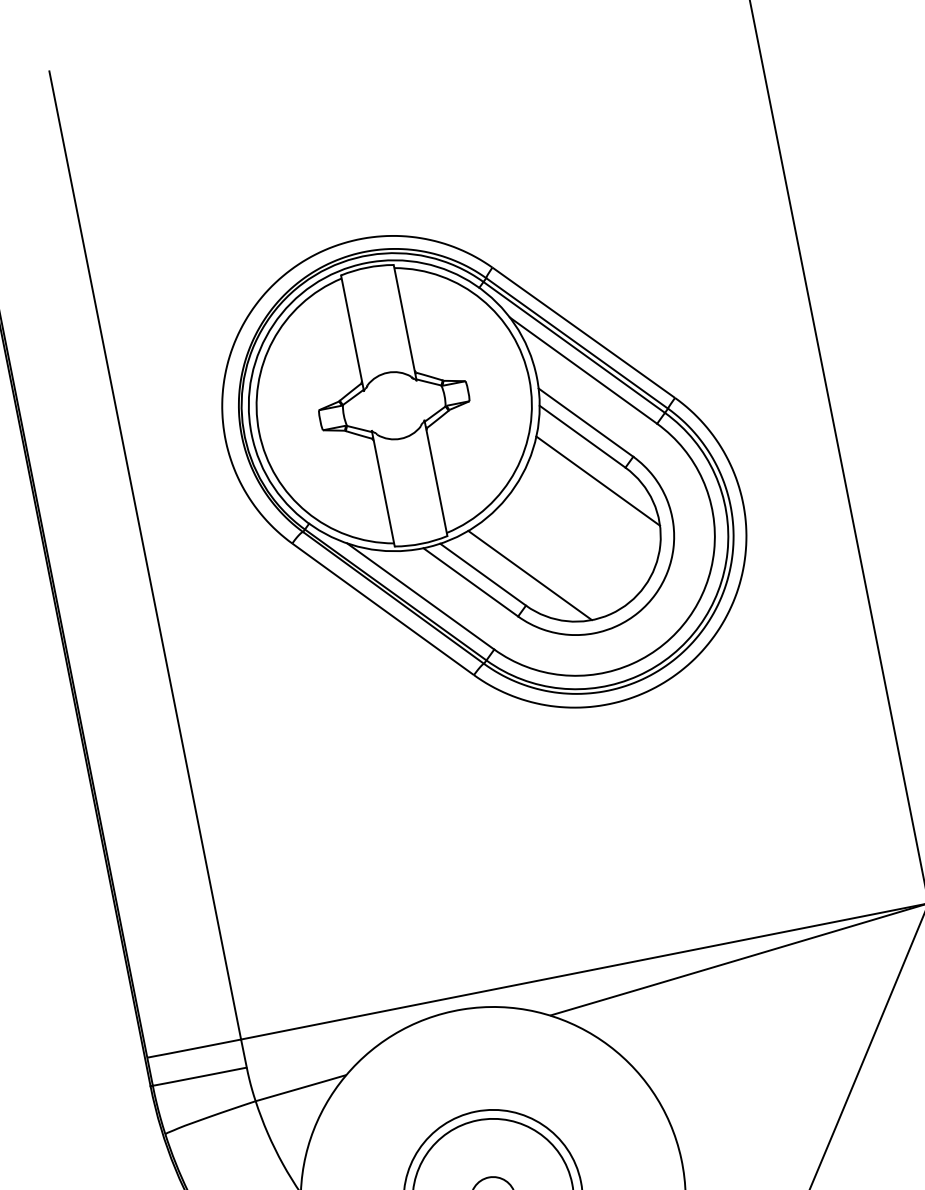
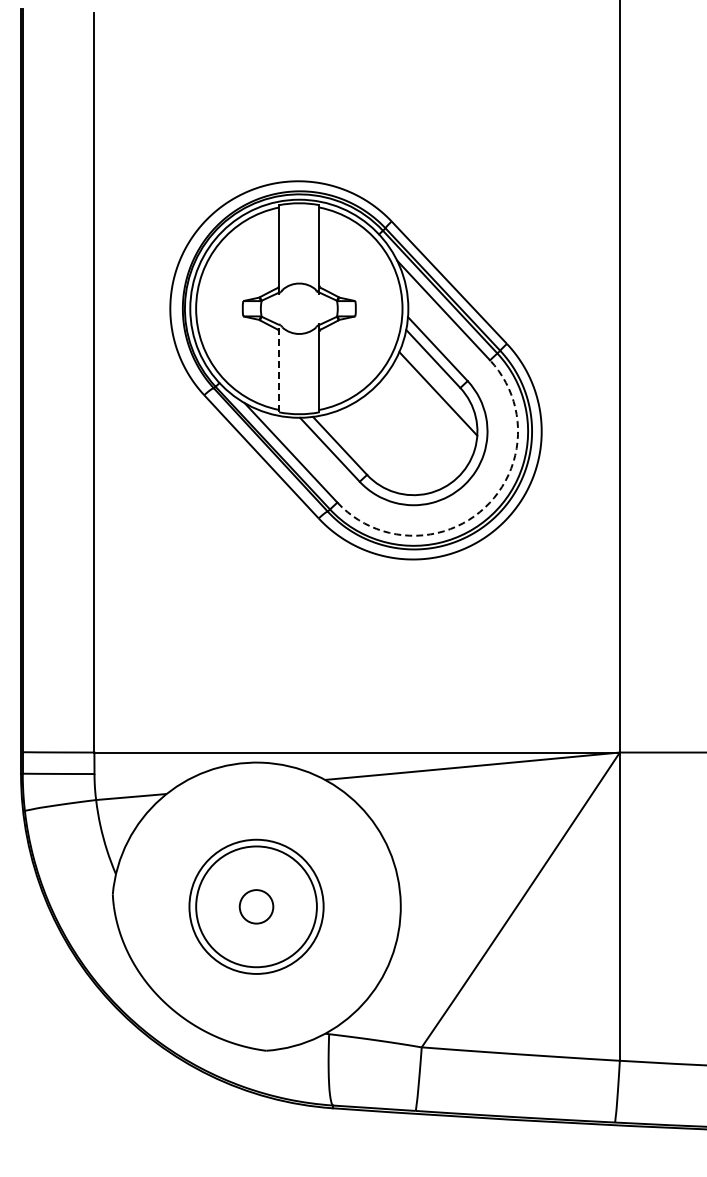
line: (383, 487) -> (279, 367), solid -> dashed
line: (530, 575) -> (374, 453), removed
arc: (688, 617) -> (484, 507), solid -> dashed

